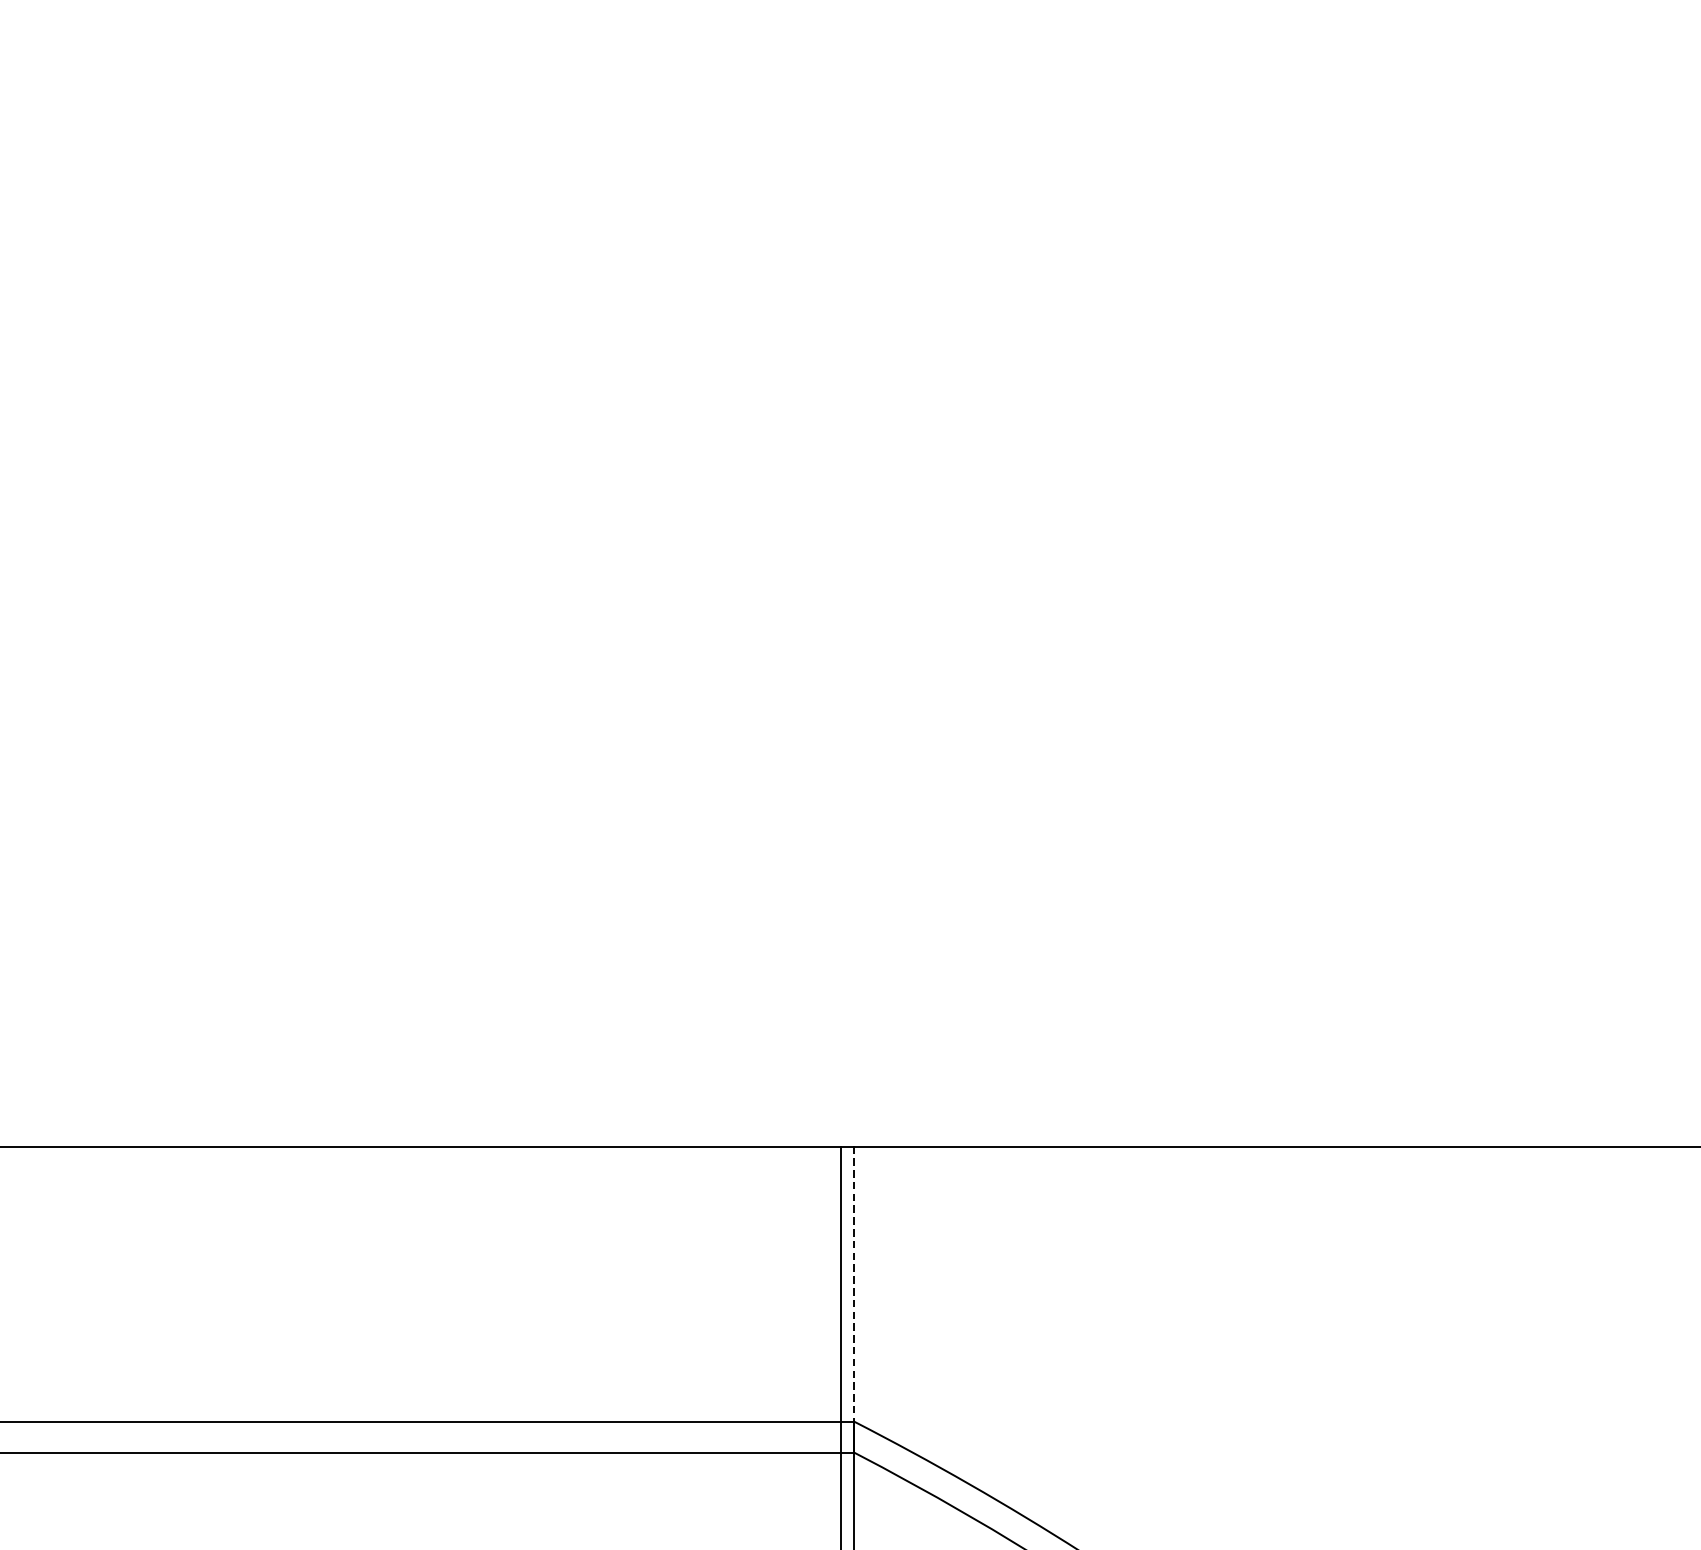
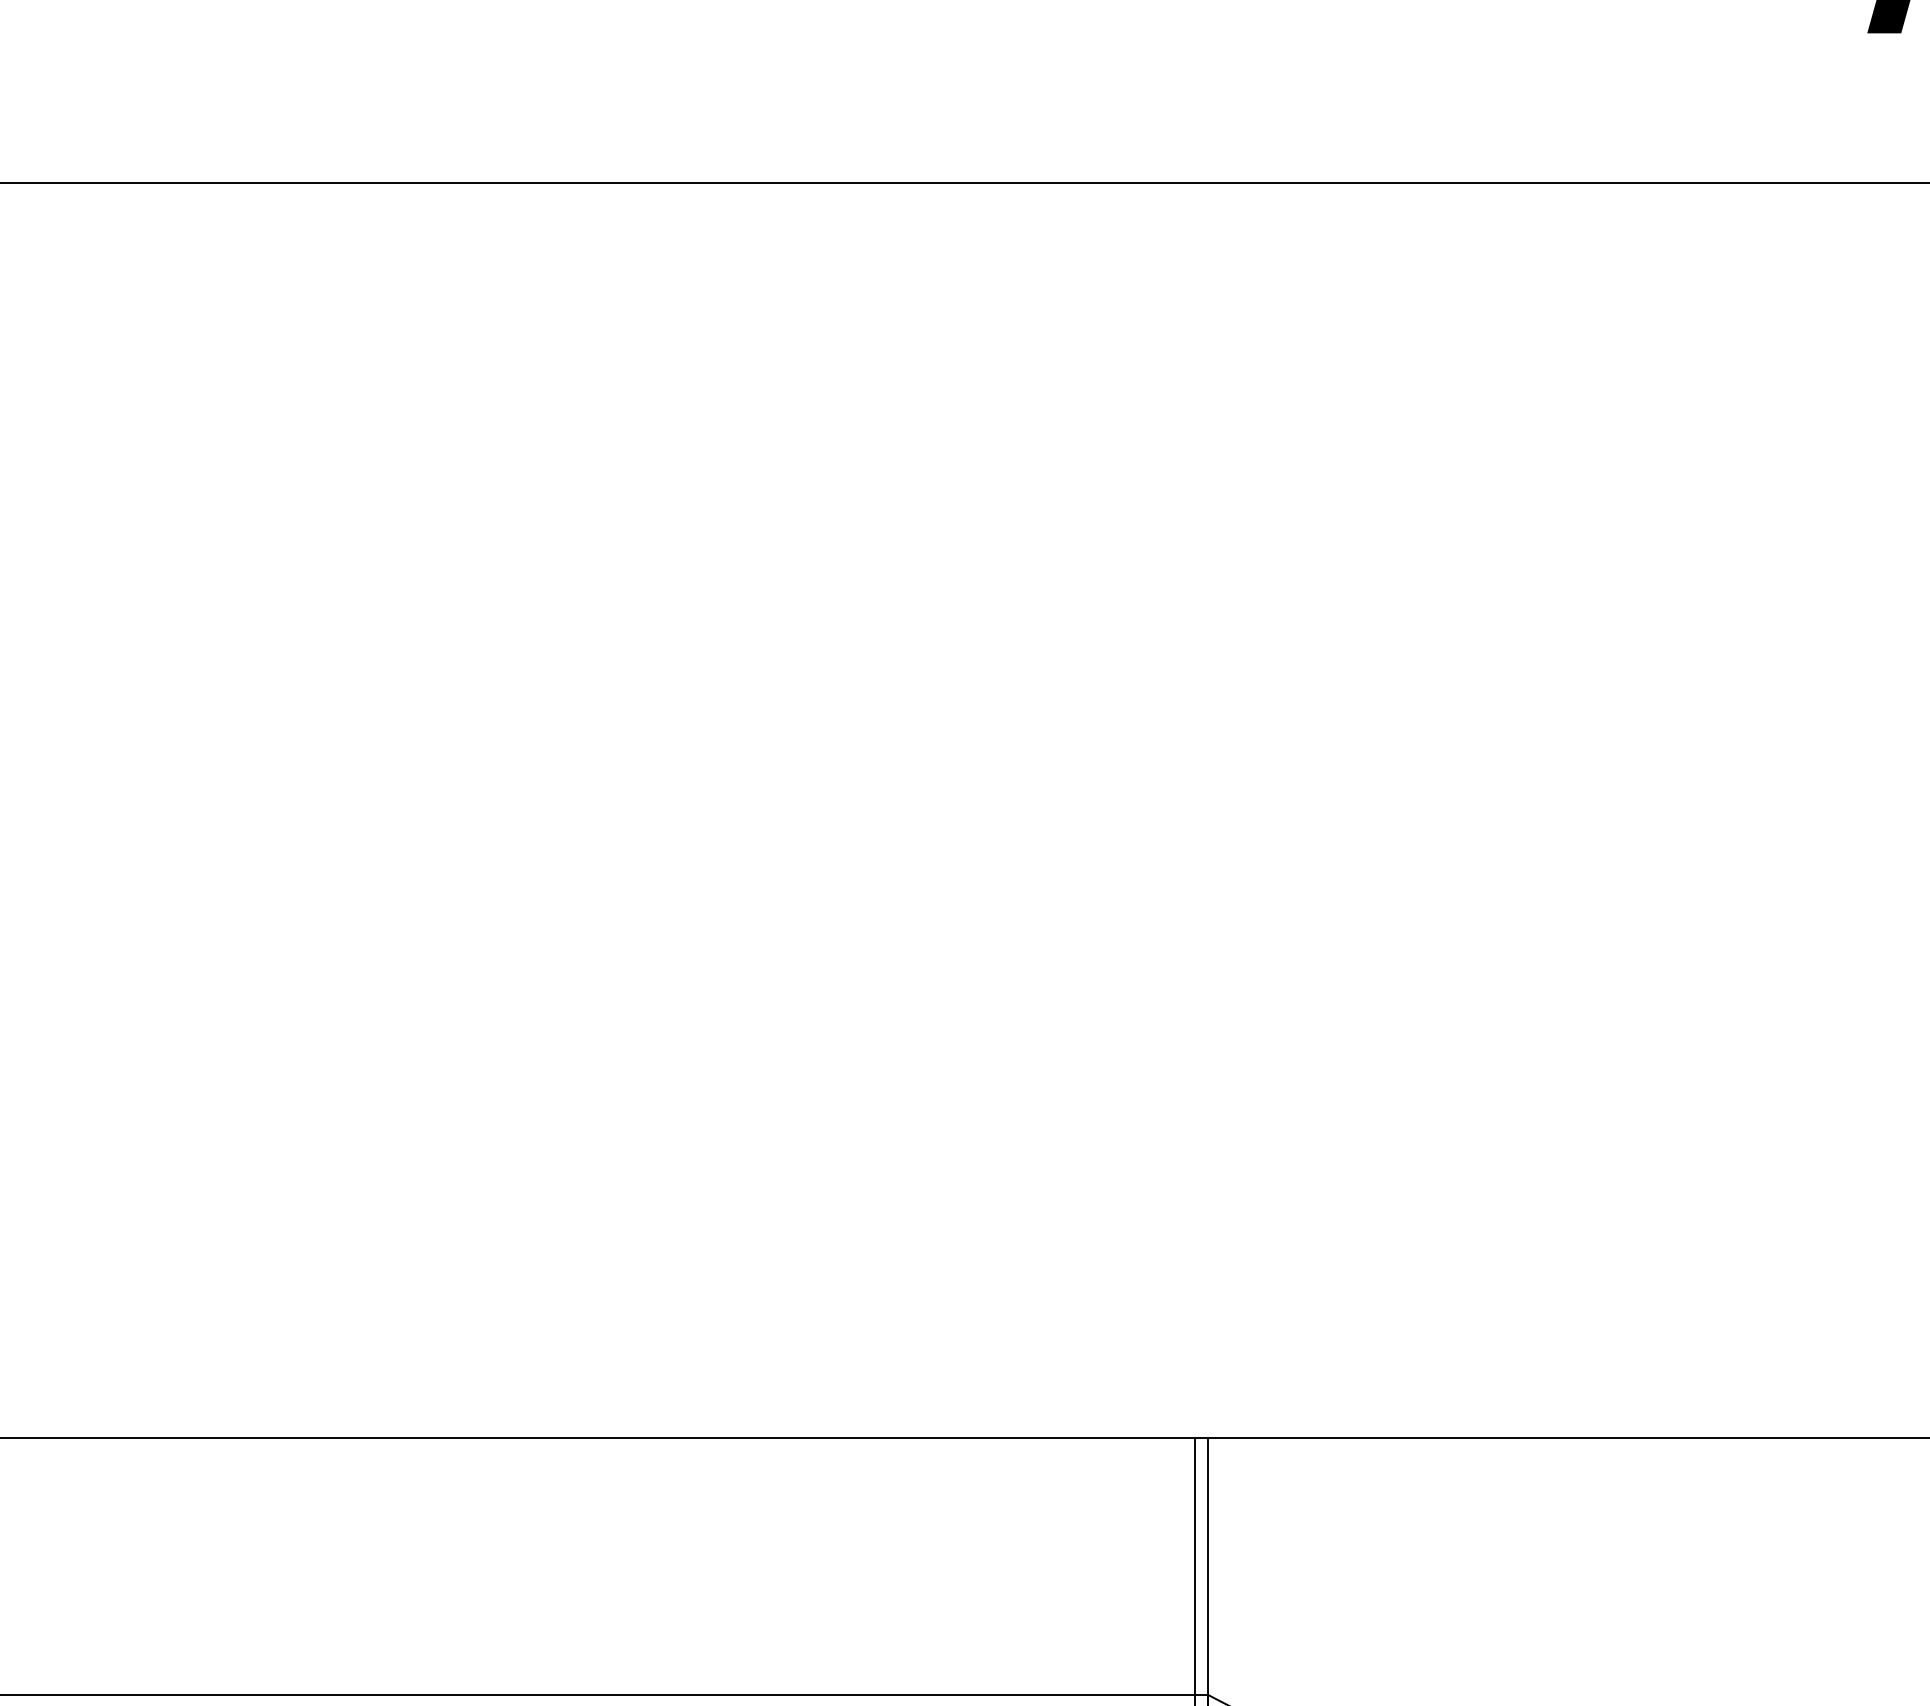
line: (854, 1284) -> (1207, 1566), dashed -> solid

